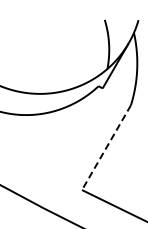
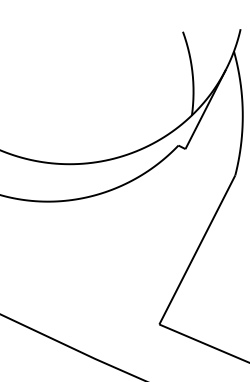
line: (106, 147) -> (197, 249), dashed -> solid

